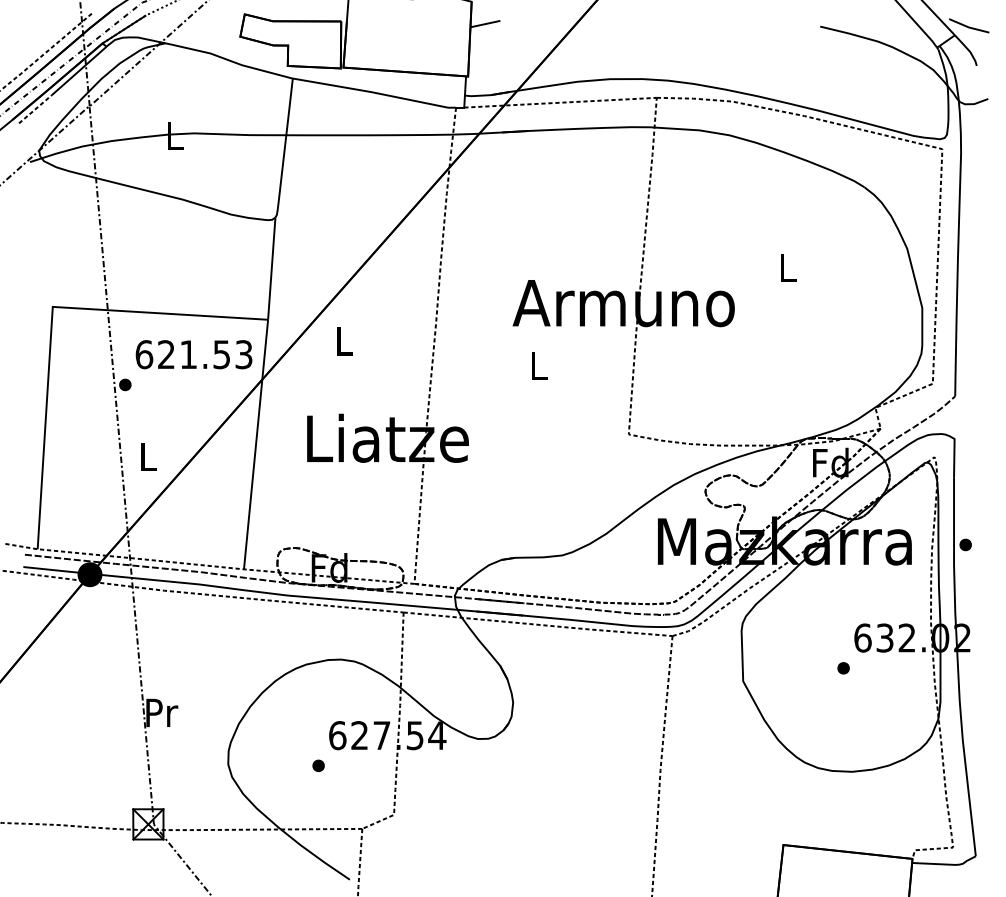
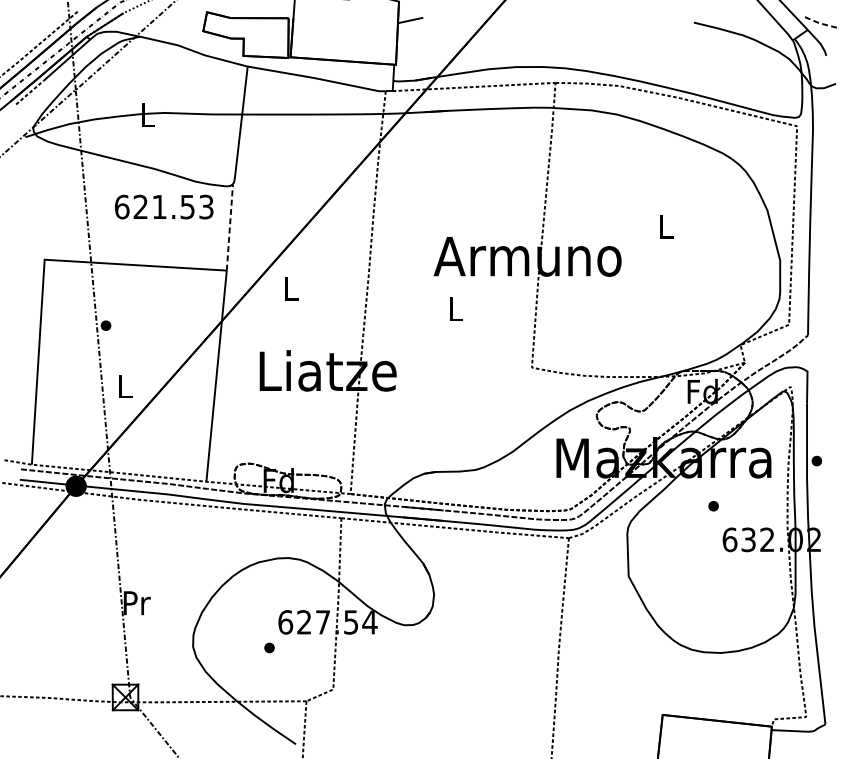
line: (968, 27) -> (819, 23), solid -> dashed
line: (271, 268) -> (229, 227), solid -> dashed
text: (193, 354) -> (163, 206), moved
part: (843, 668) -> (713, 506), moved

